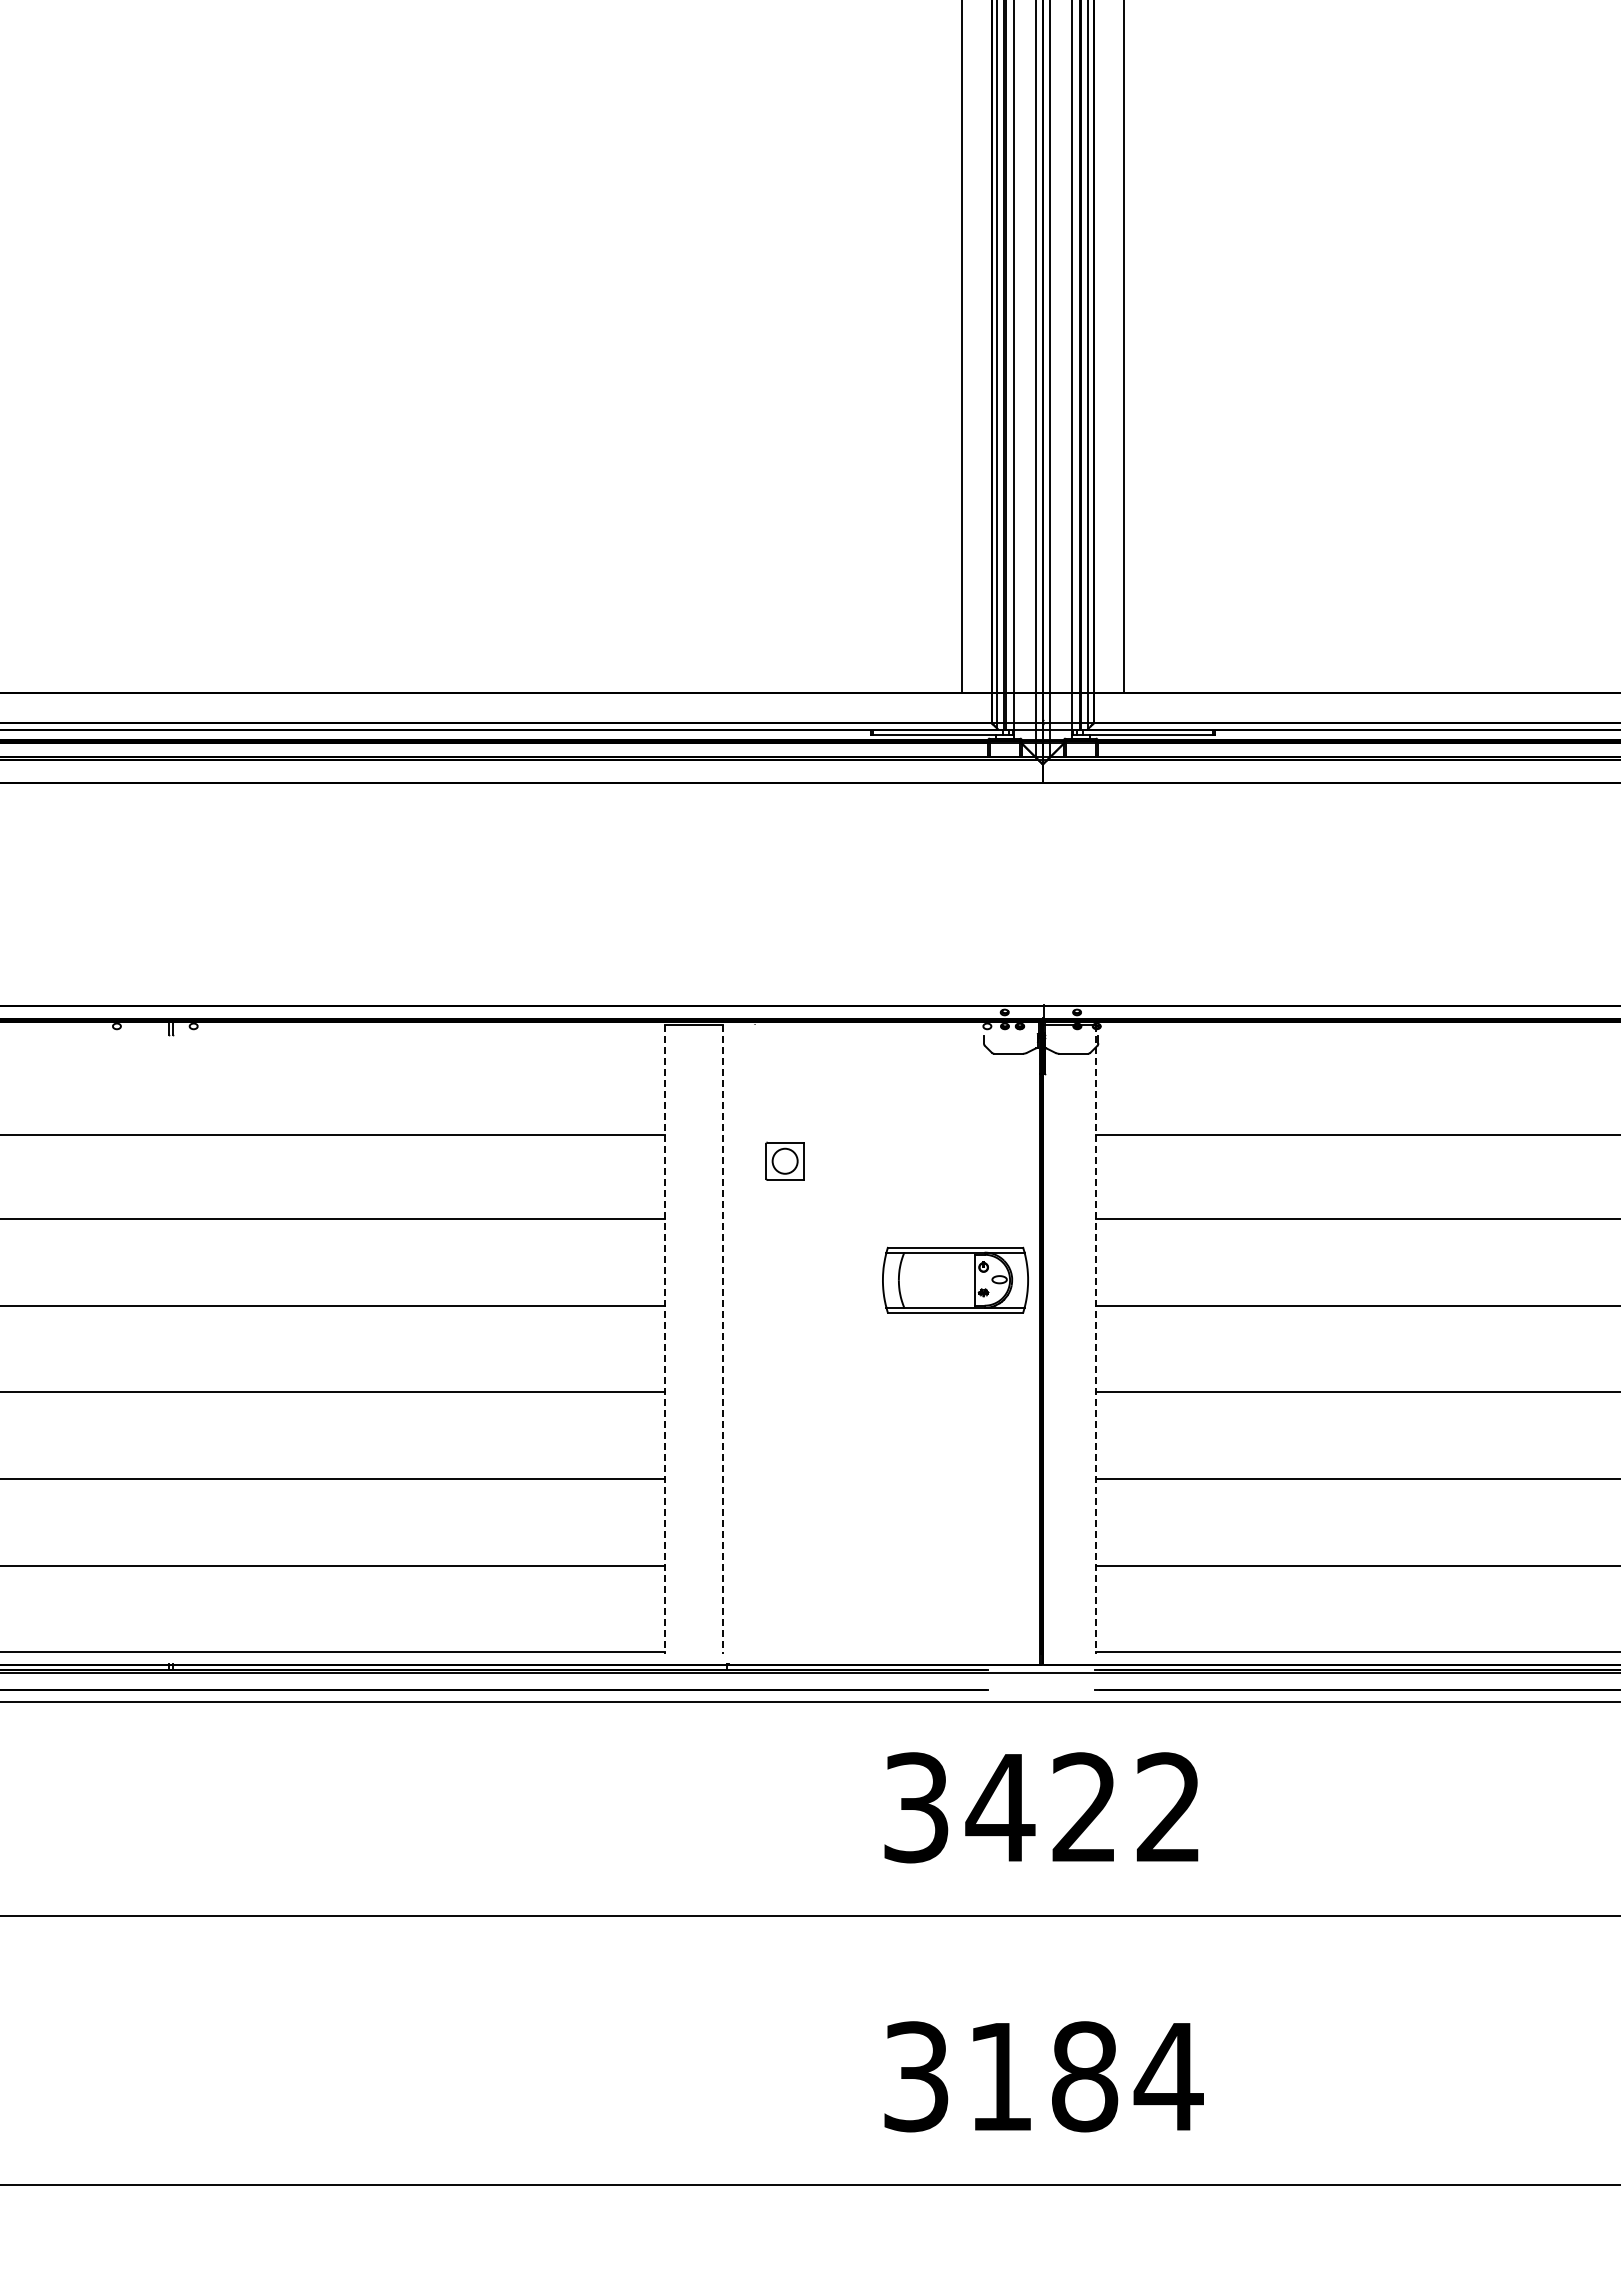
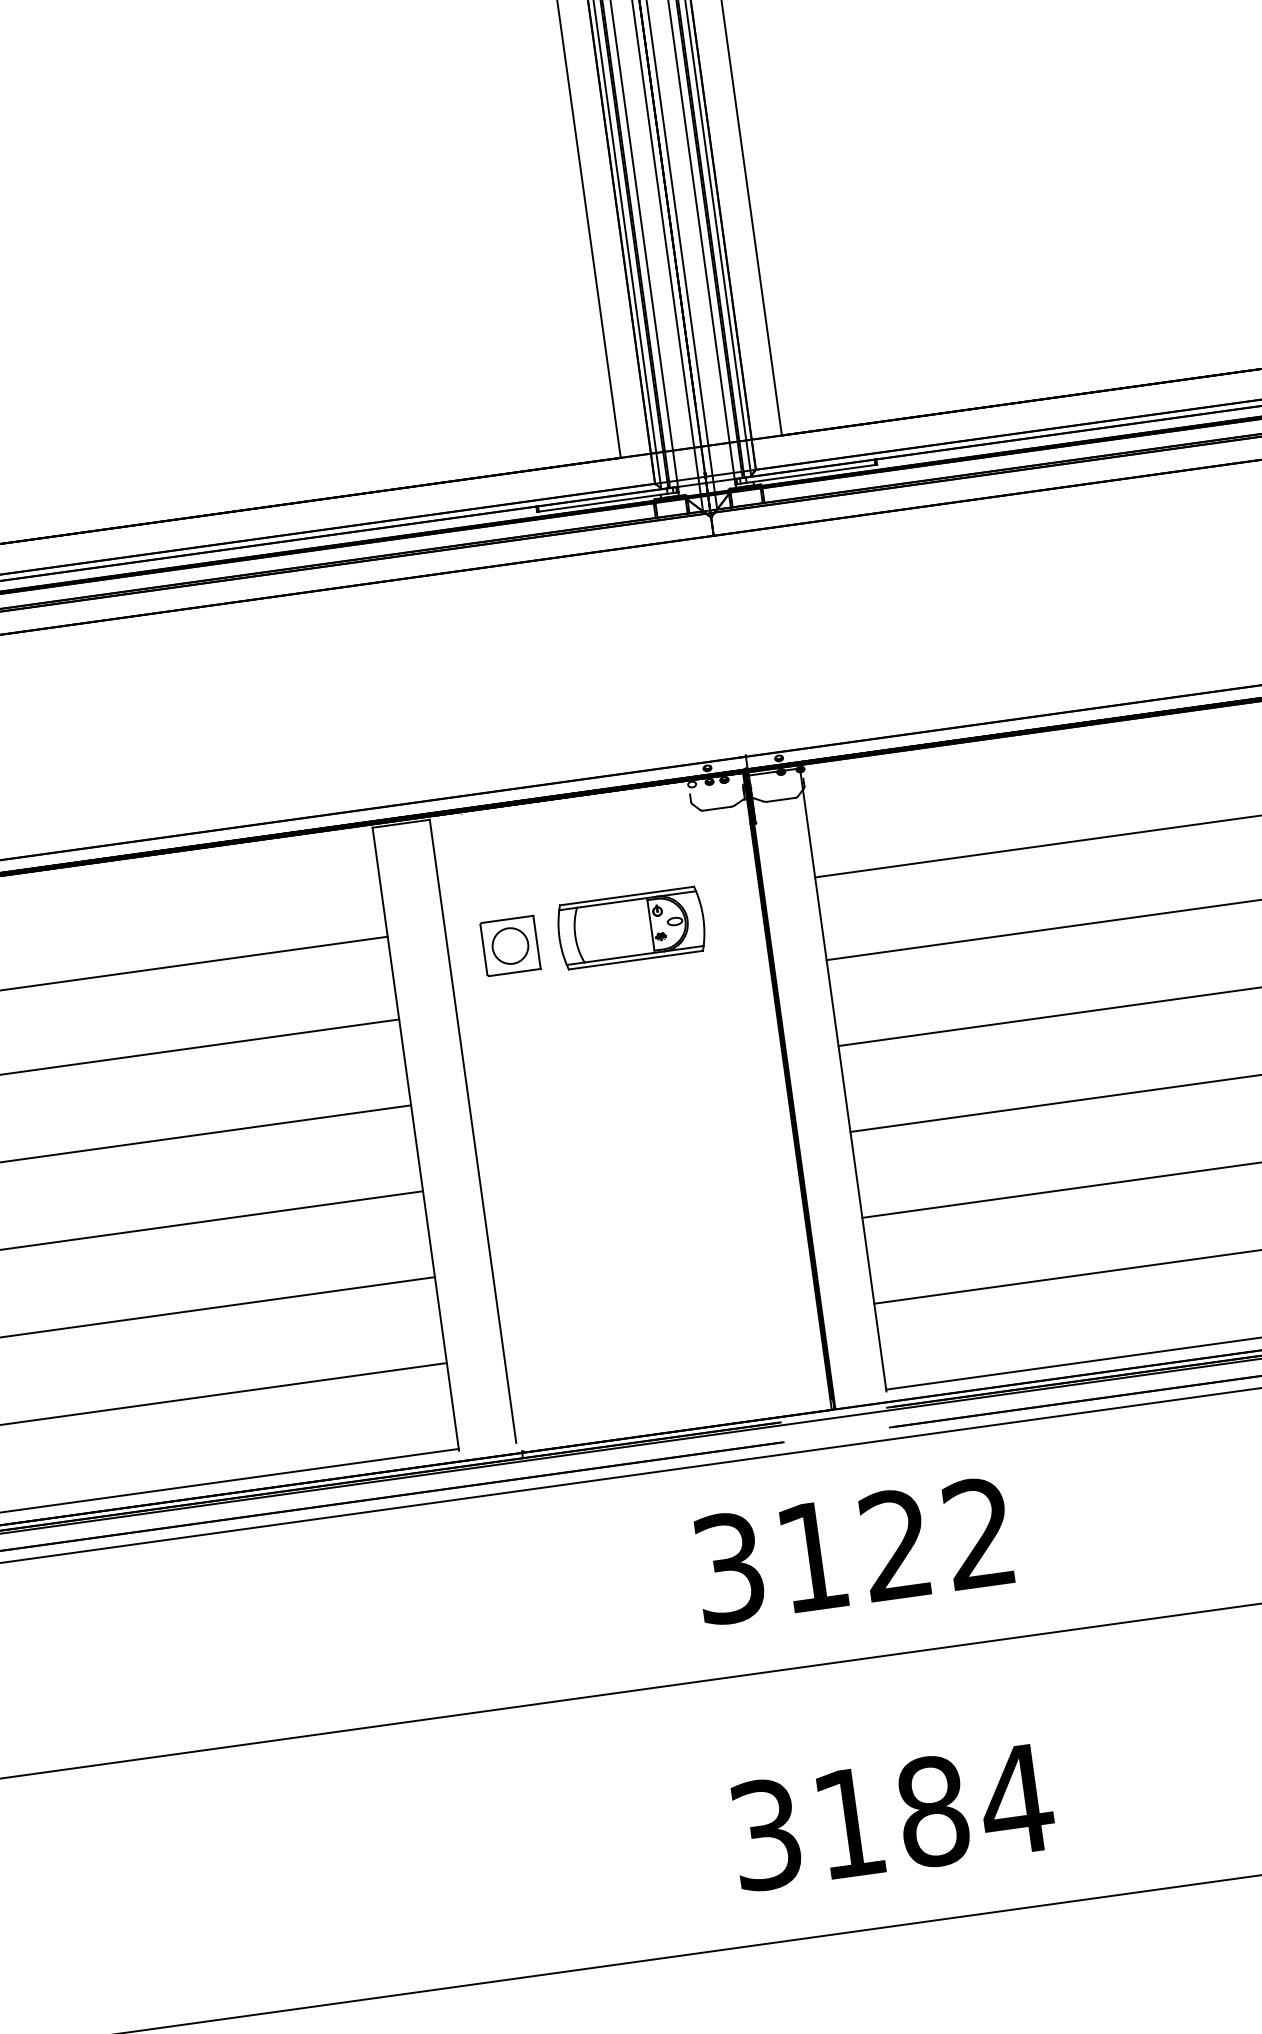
part: (784, 1160) -> (509, 945), size x1.43
part: (955, 1279) -> (631, 927), moved
line: (664, 1339) -> (415, 1139), dashed -> solid
line: (722, 1339) -> (472, 1131), dashed -> solid
line: (1096, 1339) -> (843, 1079), dashed -> solid
text: (1000, 1807) -> (812, 1556), 3422 -> 3122

